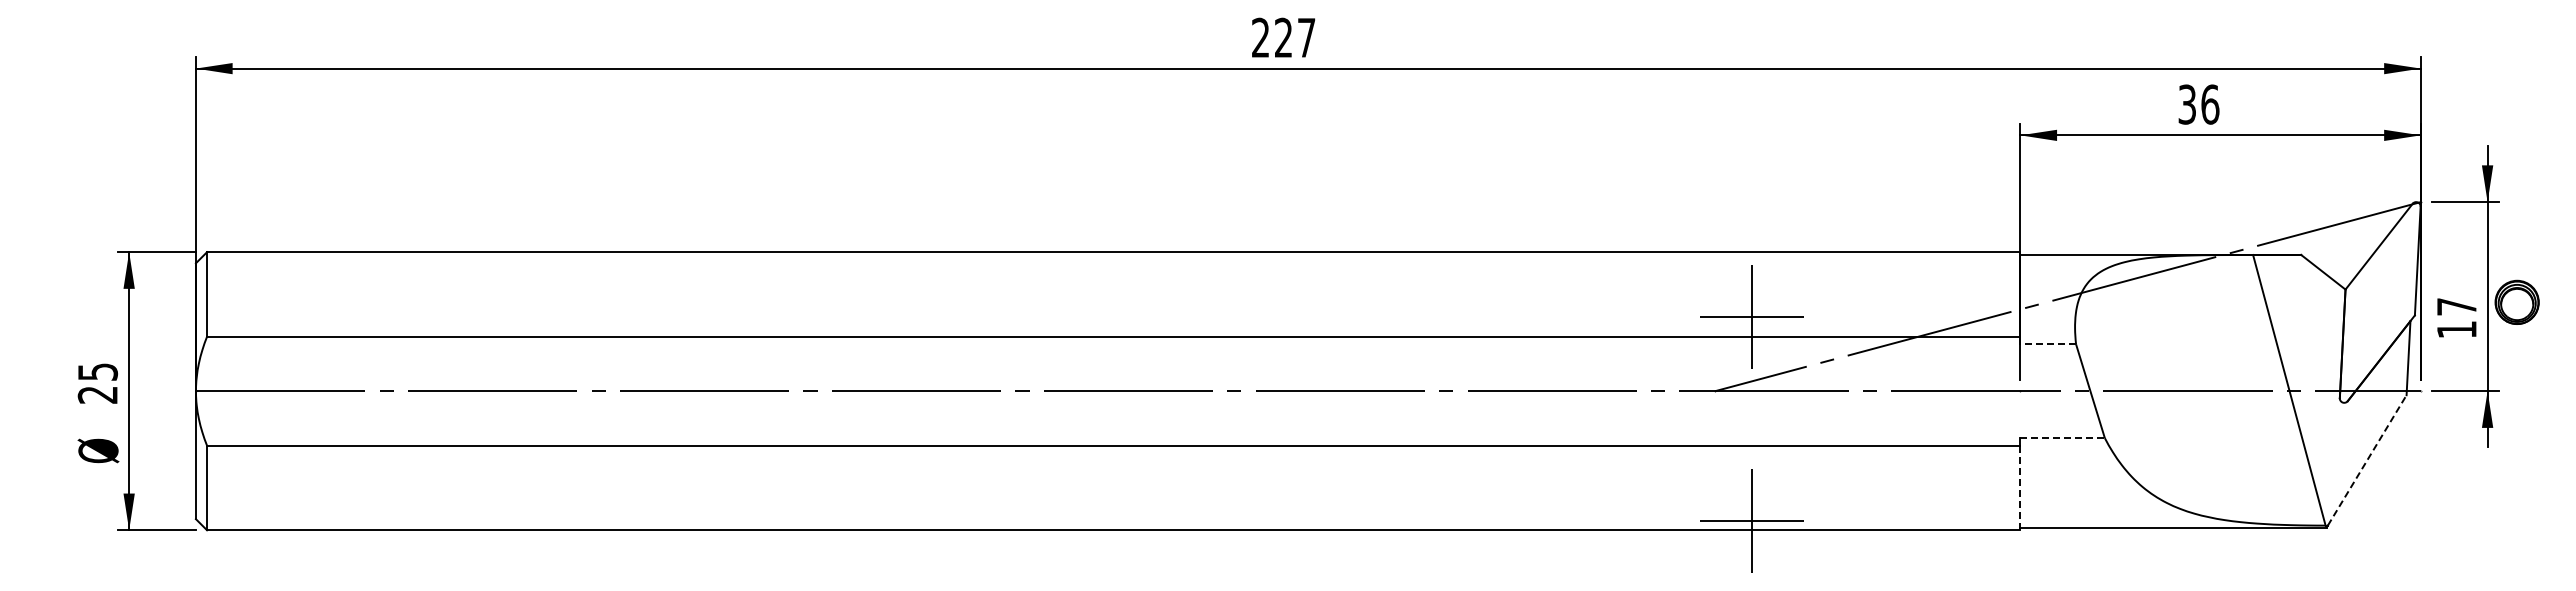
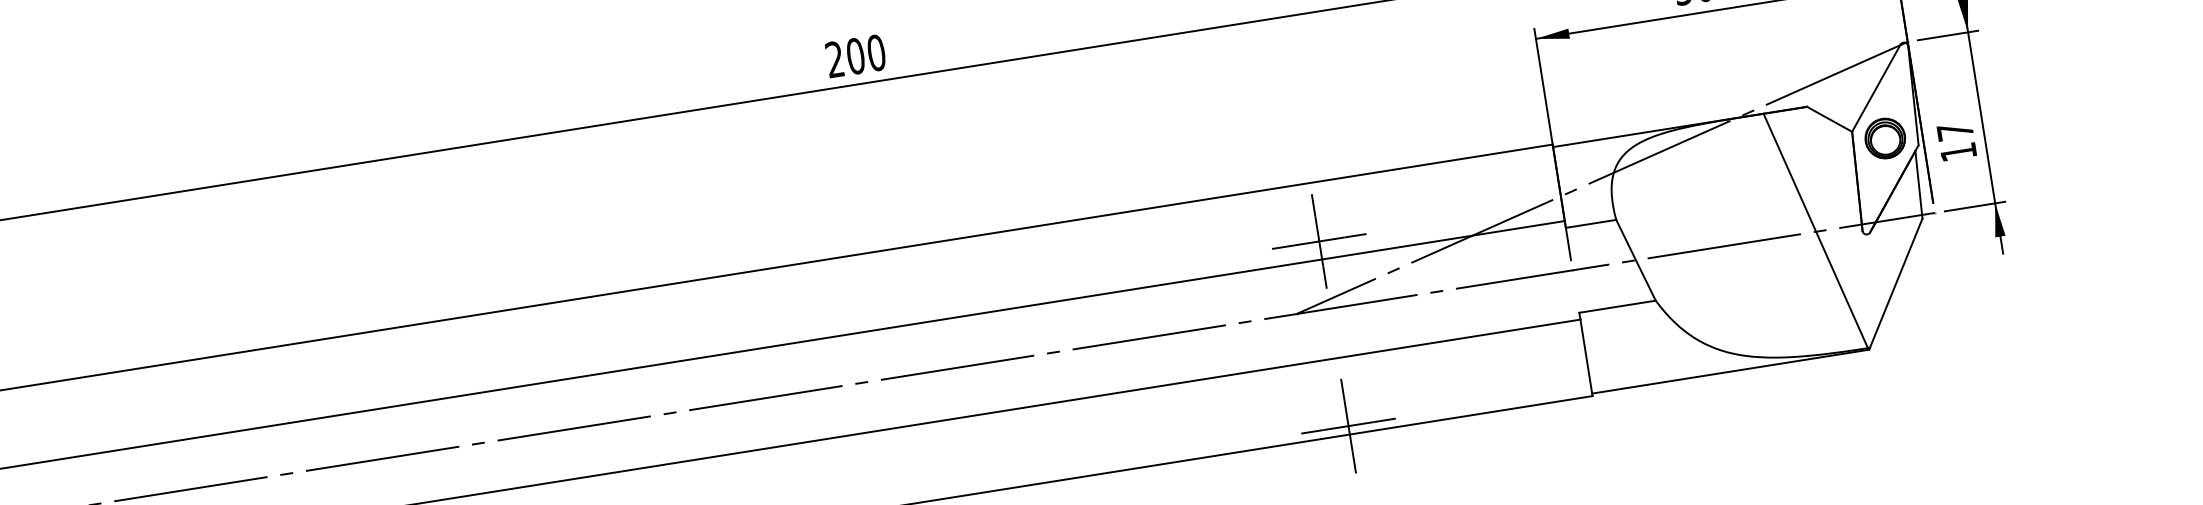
text: (1294, 37) -> (865, 54), 227 -> 200
part: (2516, 301) -> (1884, 137), moved
line: (2048, 344) -> (1591, 224), dashed -> solid
line: (2063, 438) -> (1618, 306), dashed -> solid
line: (2367, 459) -> (1896, 282), dashed -> solid
line: (2020, 488) -> (1586, 358), dashed -> solid

